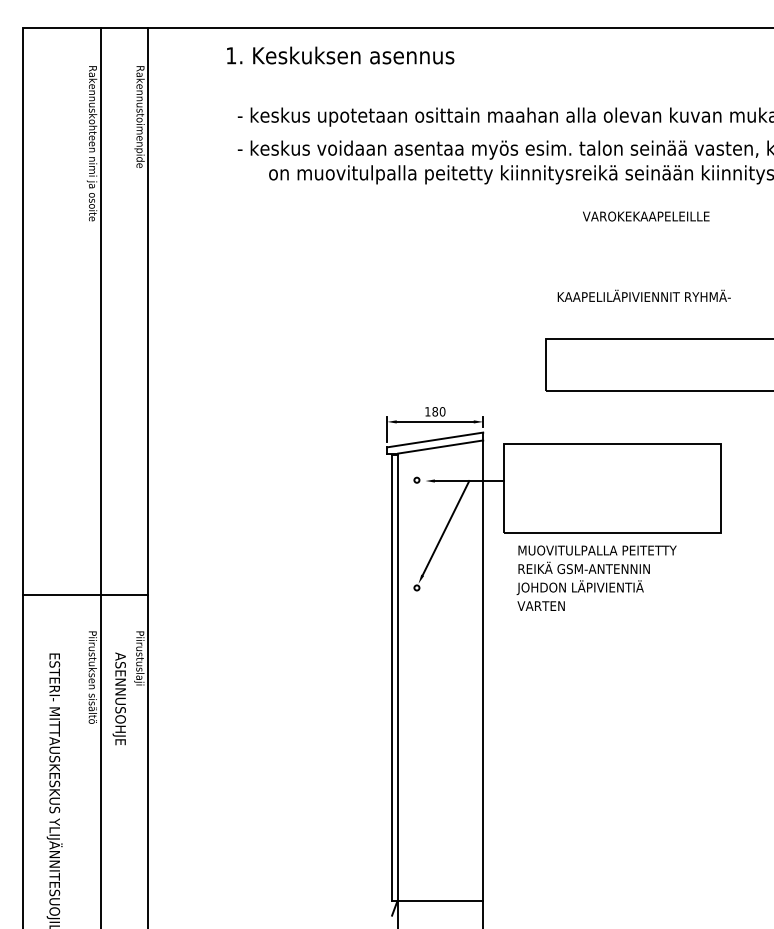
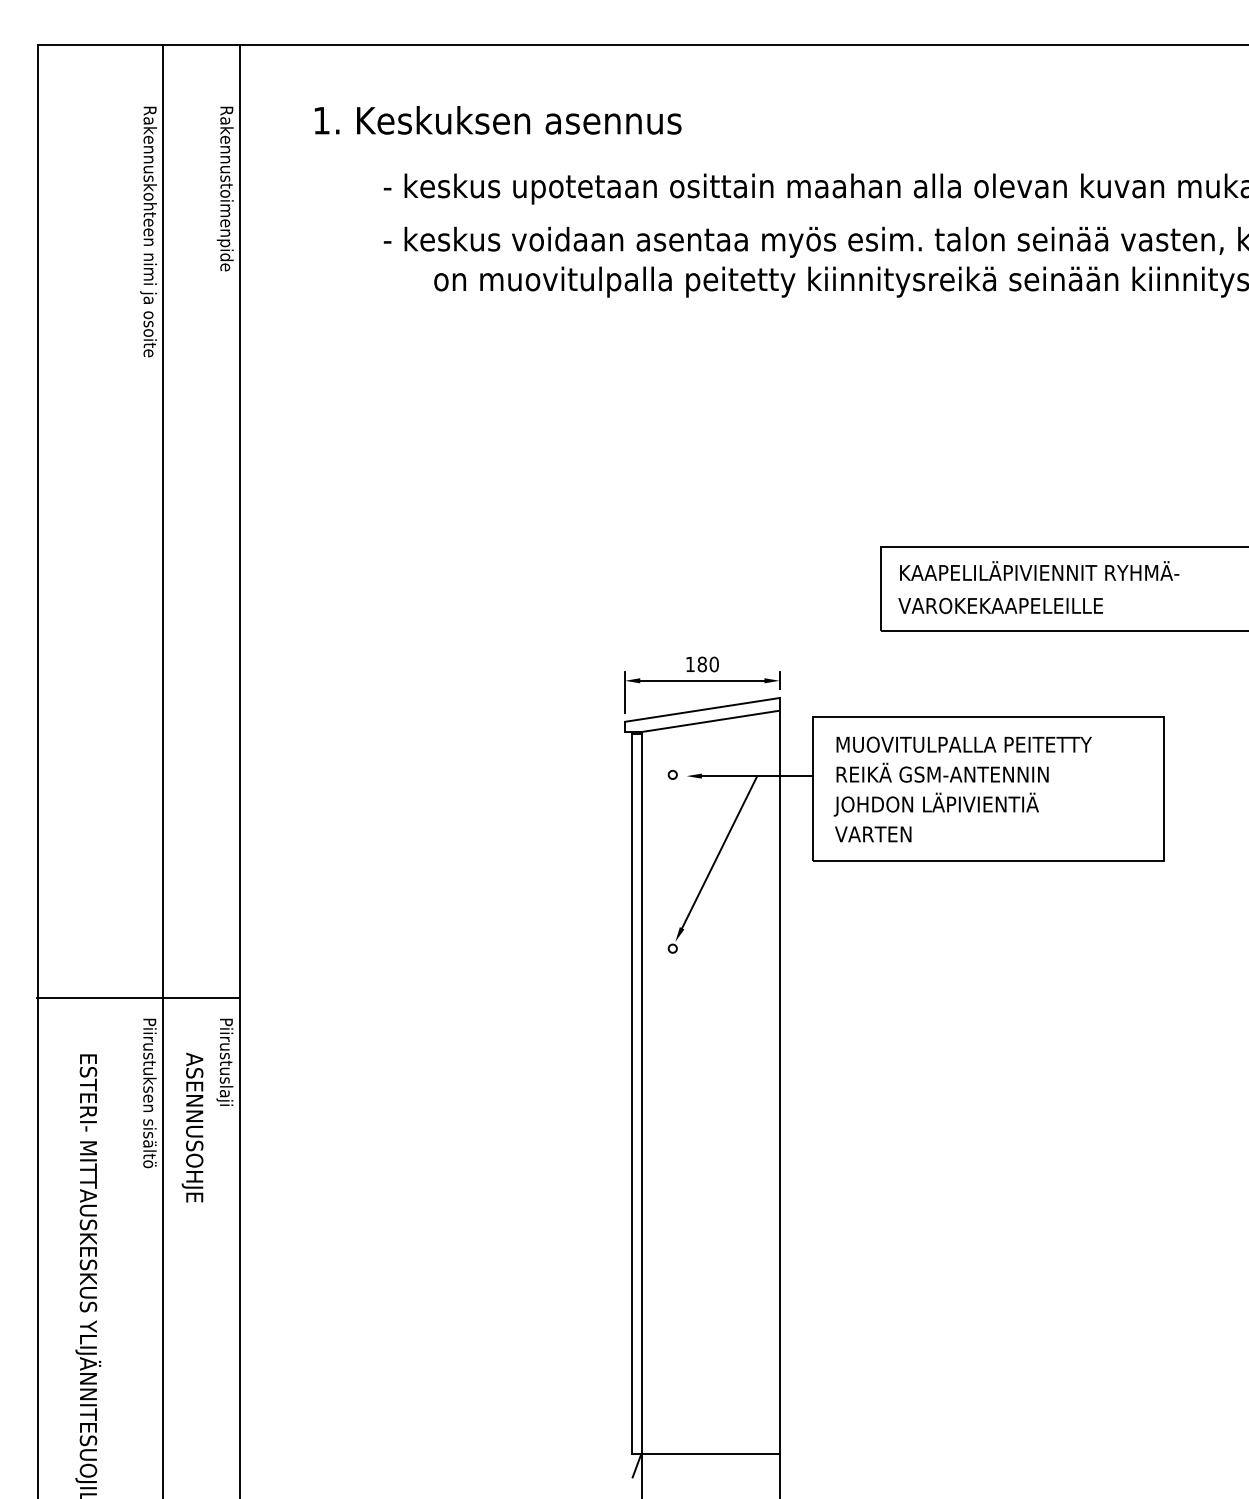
text: (340, 55) -> (497, 120), moved
text: (646, 216) -> (1001, 605), moved
text: (643, 295) -> (1038, 570), moved
text: (596, 577) -> (962, 788), moved
line: (85, 594) -> (138, 997), moved

